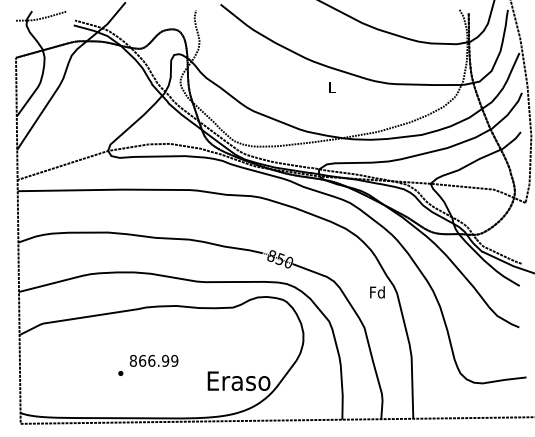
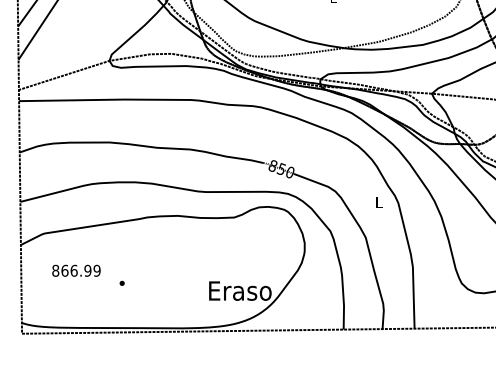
text: (377, 292) -> (378, 202), Fd -> L
text: (153, 360) -> (75, 270), moved

